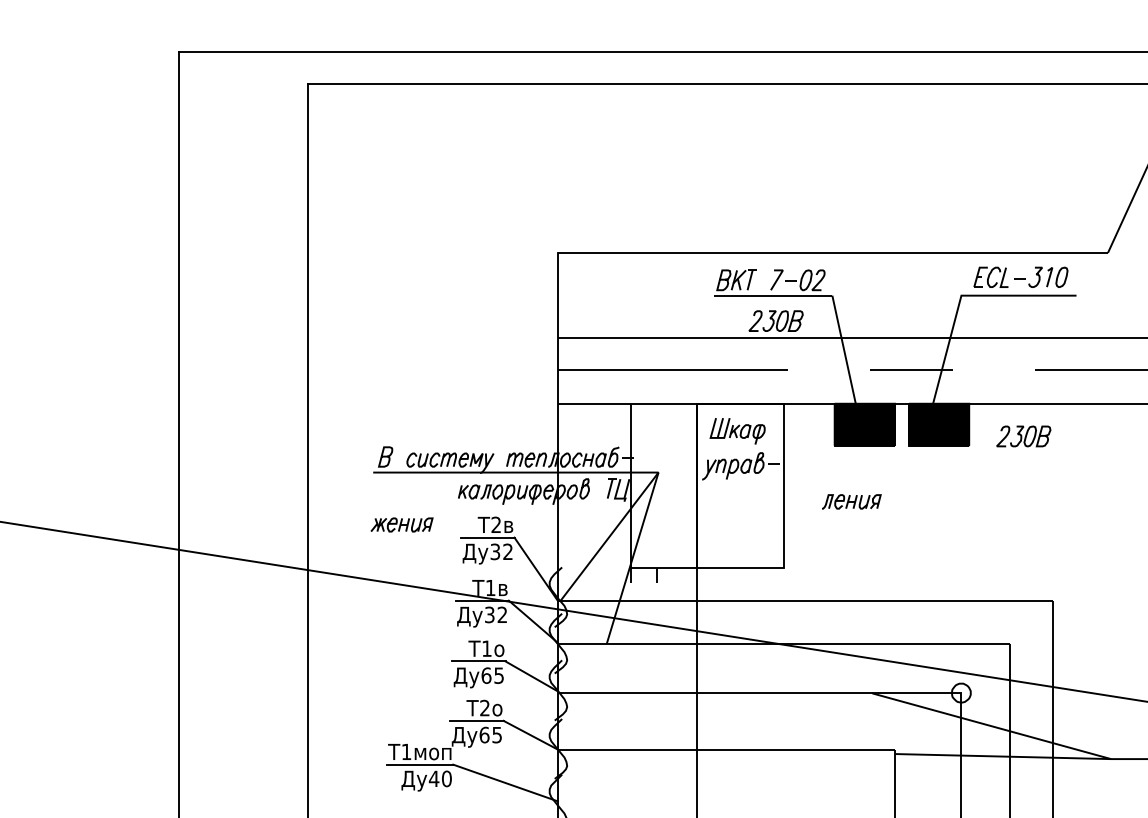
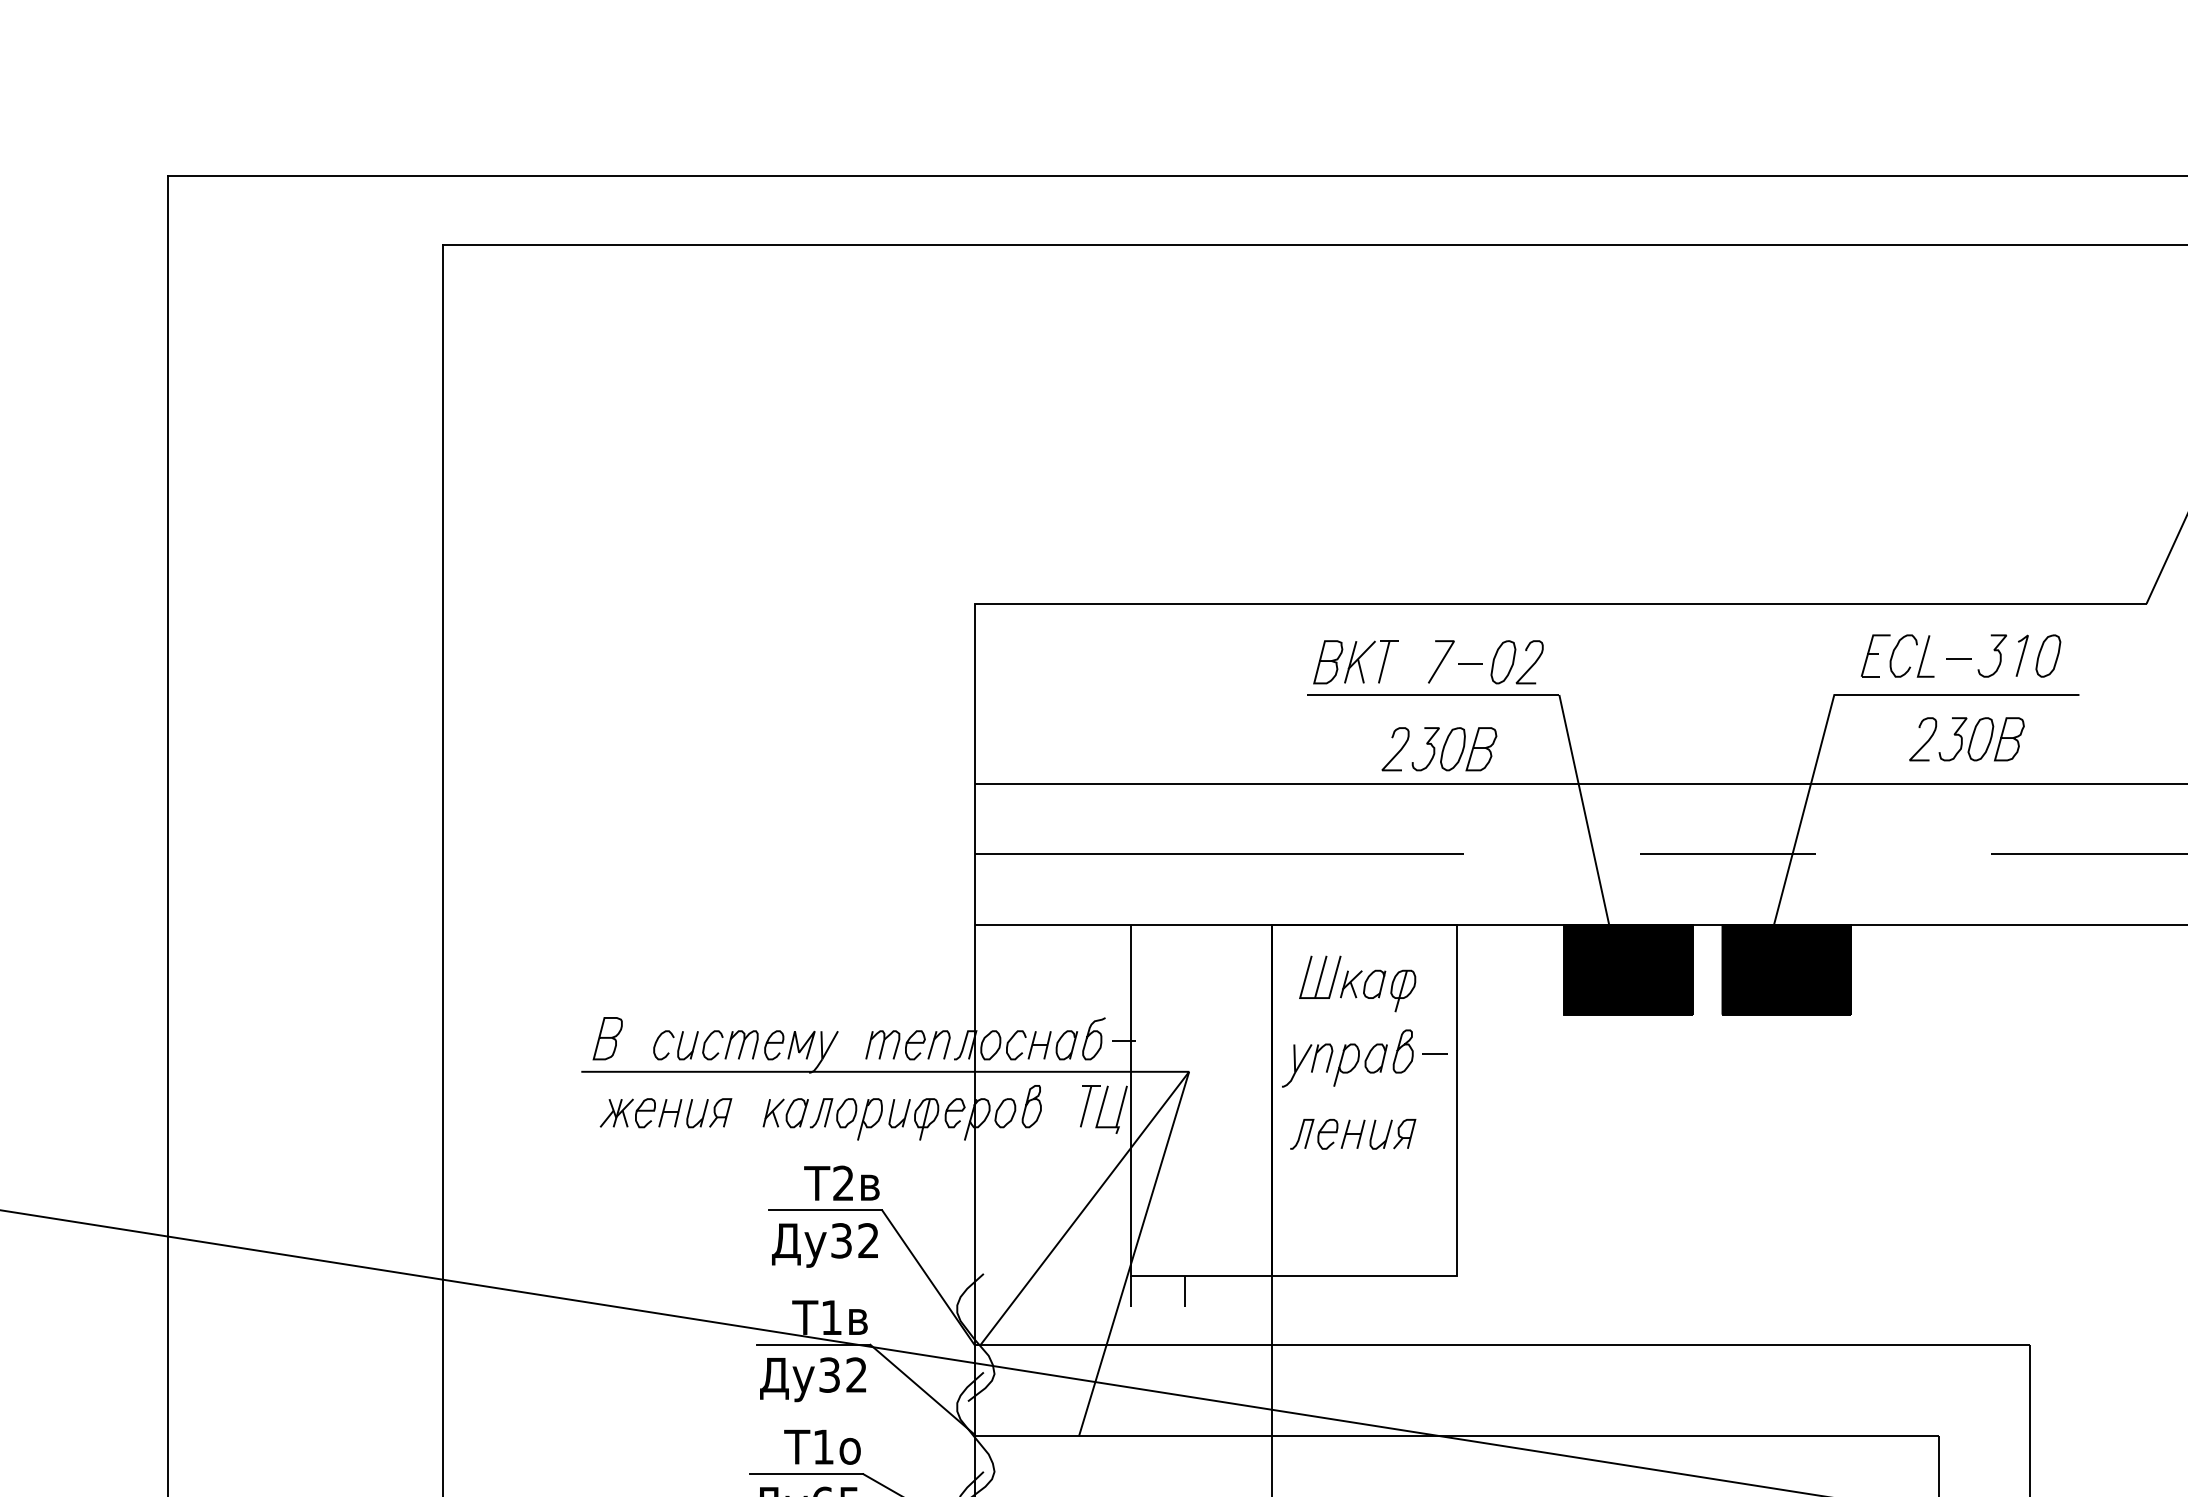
part: (1023, 436) -> (1966, 739), moved
part: (851, 501) -> (1353, 1133), moved
part: (401, 524) -> (665, 1112), moved

